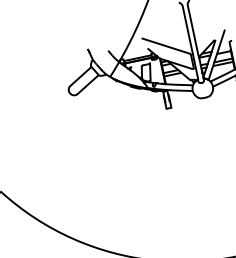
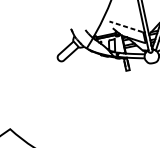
line: (166, 46) -> (126, 27), solid -> dashed

